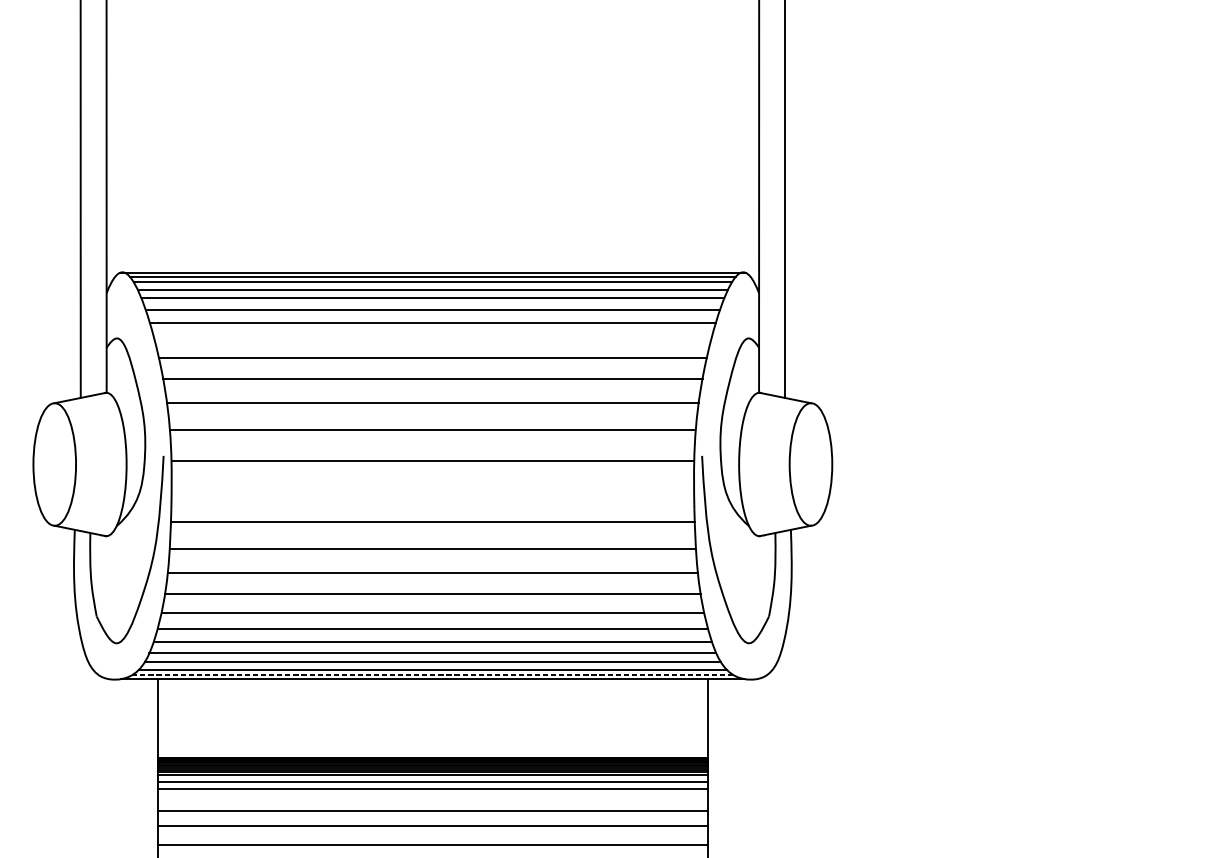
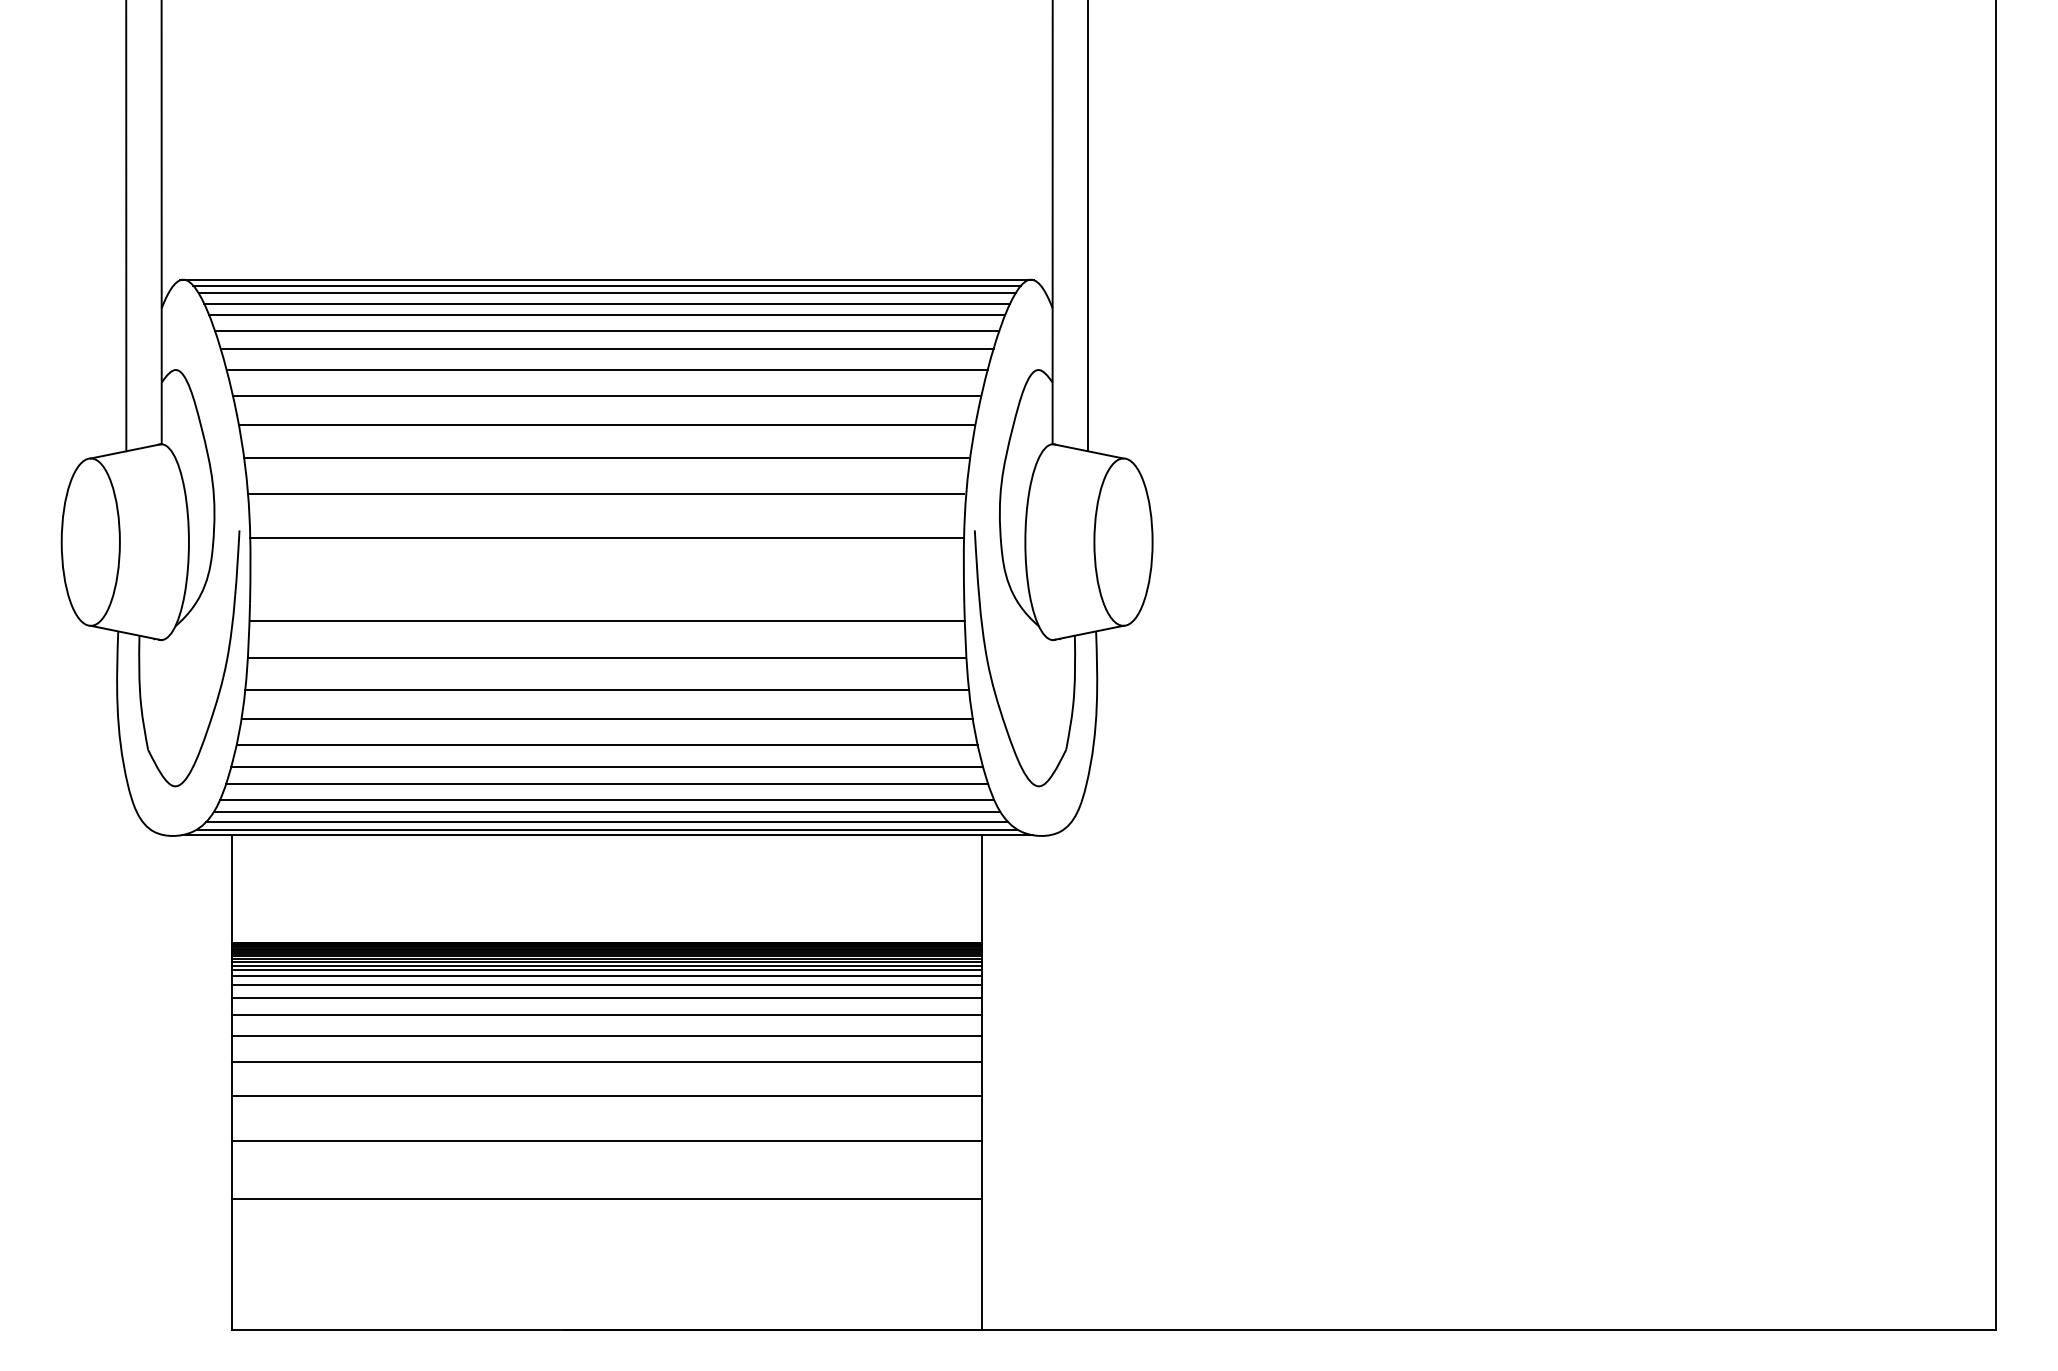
line: (432, 338) -> (606, 370), added
line: (433, 674) -> (607, 829), dashed -> solid
line: (432, 778) -> (606, 970), added
line: (432, 798) -> (606, 998), added

